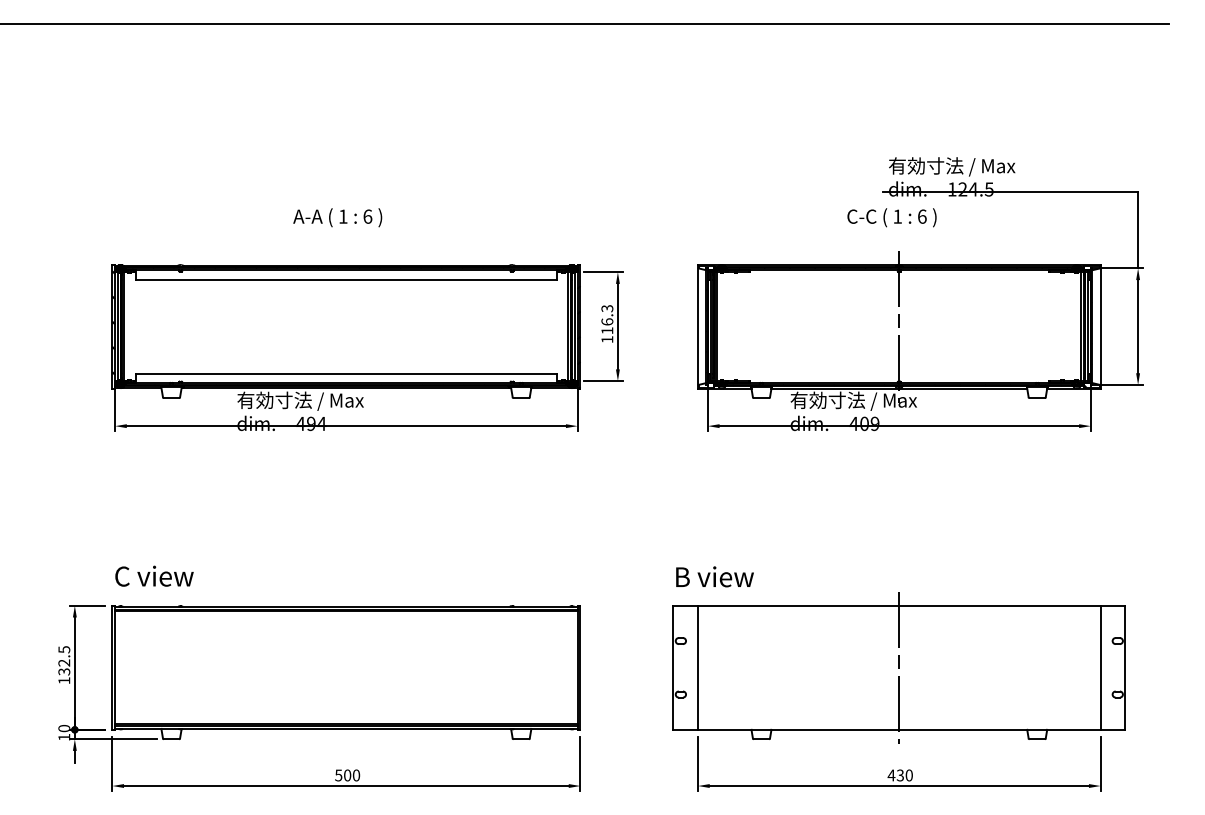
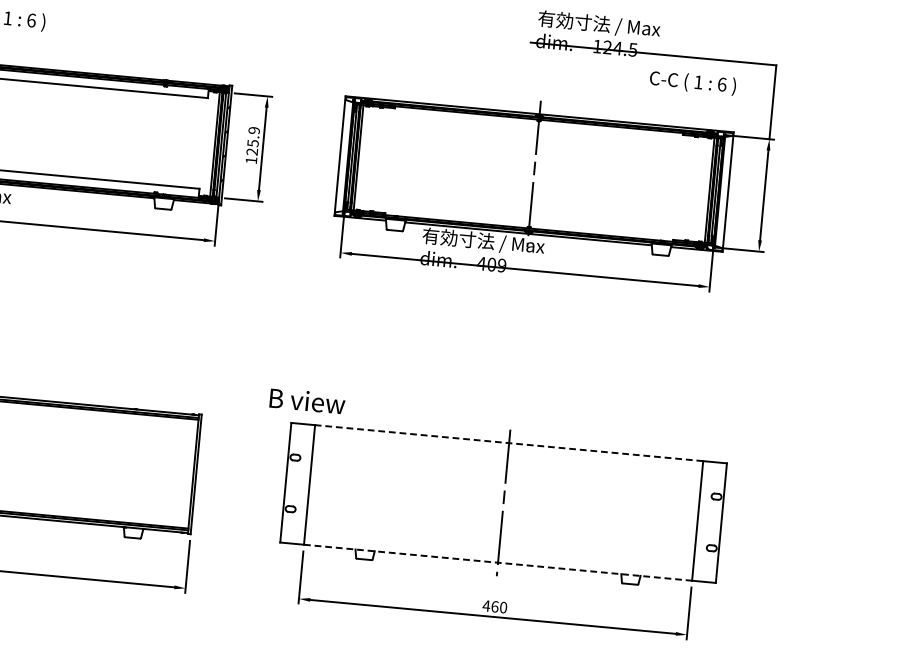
text: (891, 217) -> (692, 82), moved
text: (607, 319) -> (253, 141), 116.3 -> 125.9
text: (714, 576) -> (307, 400), moved
line: (898, 605) -> (508, 442), solid -> dashed
line: (899, 729) -> (498, 562), solid -> dashed
text: (900, 775) -> (495, 606), 430 -> 460

